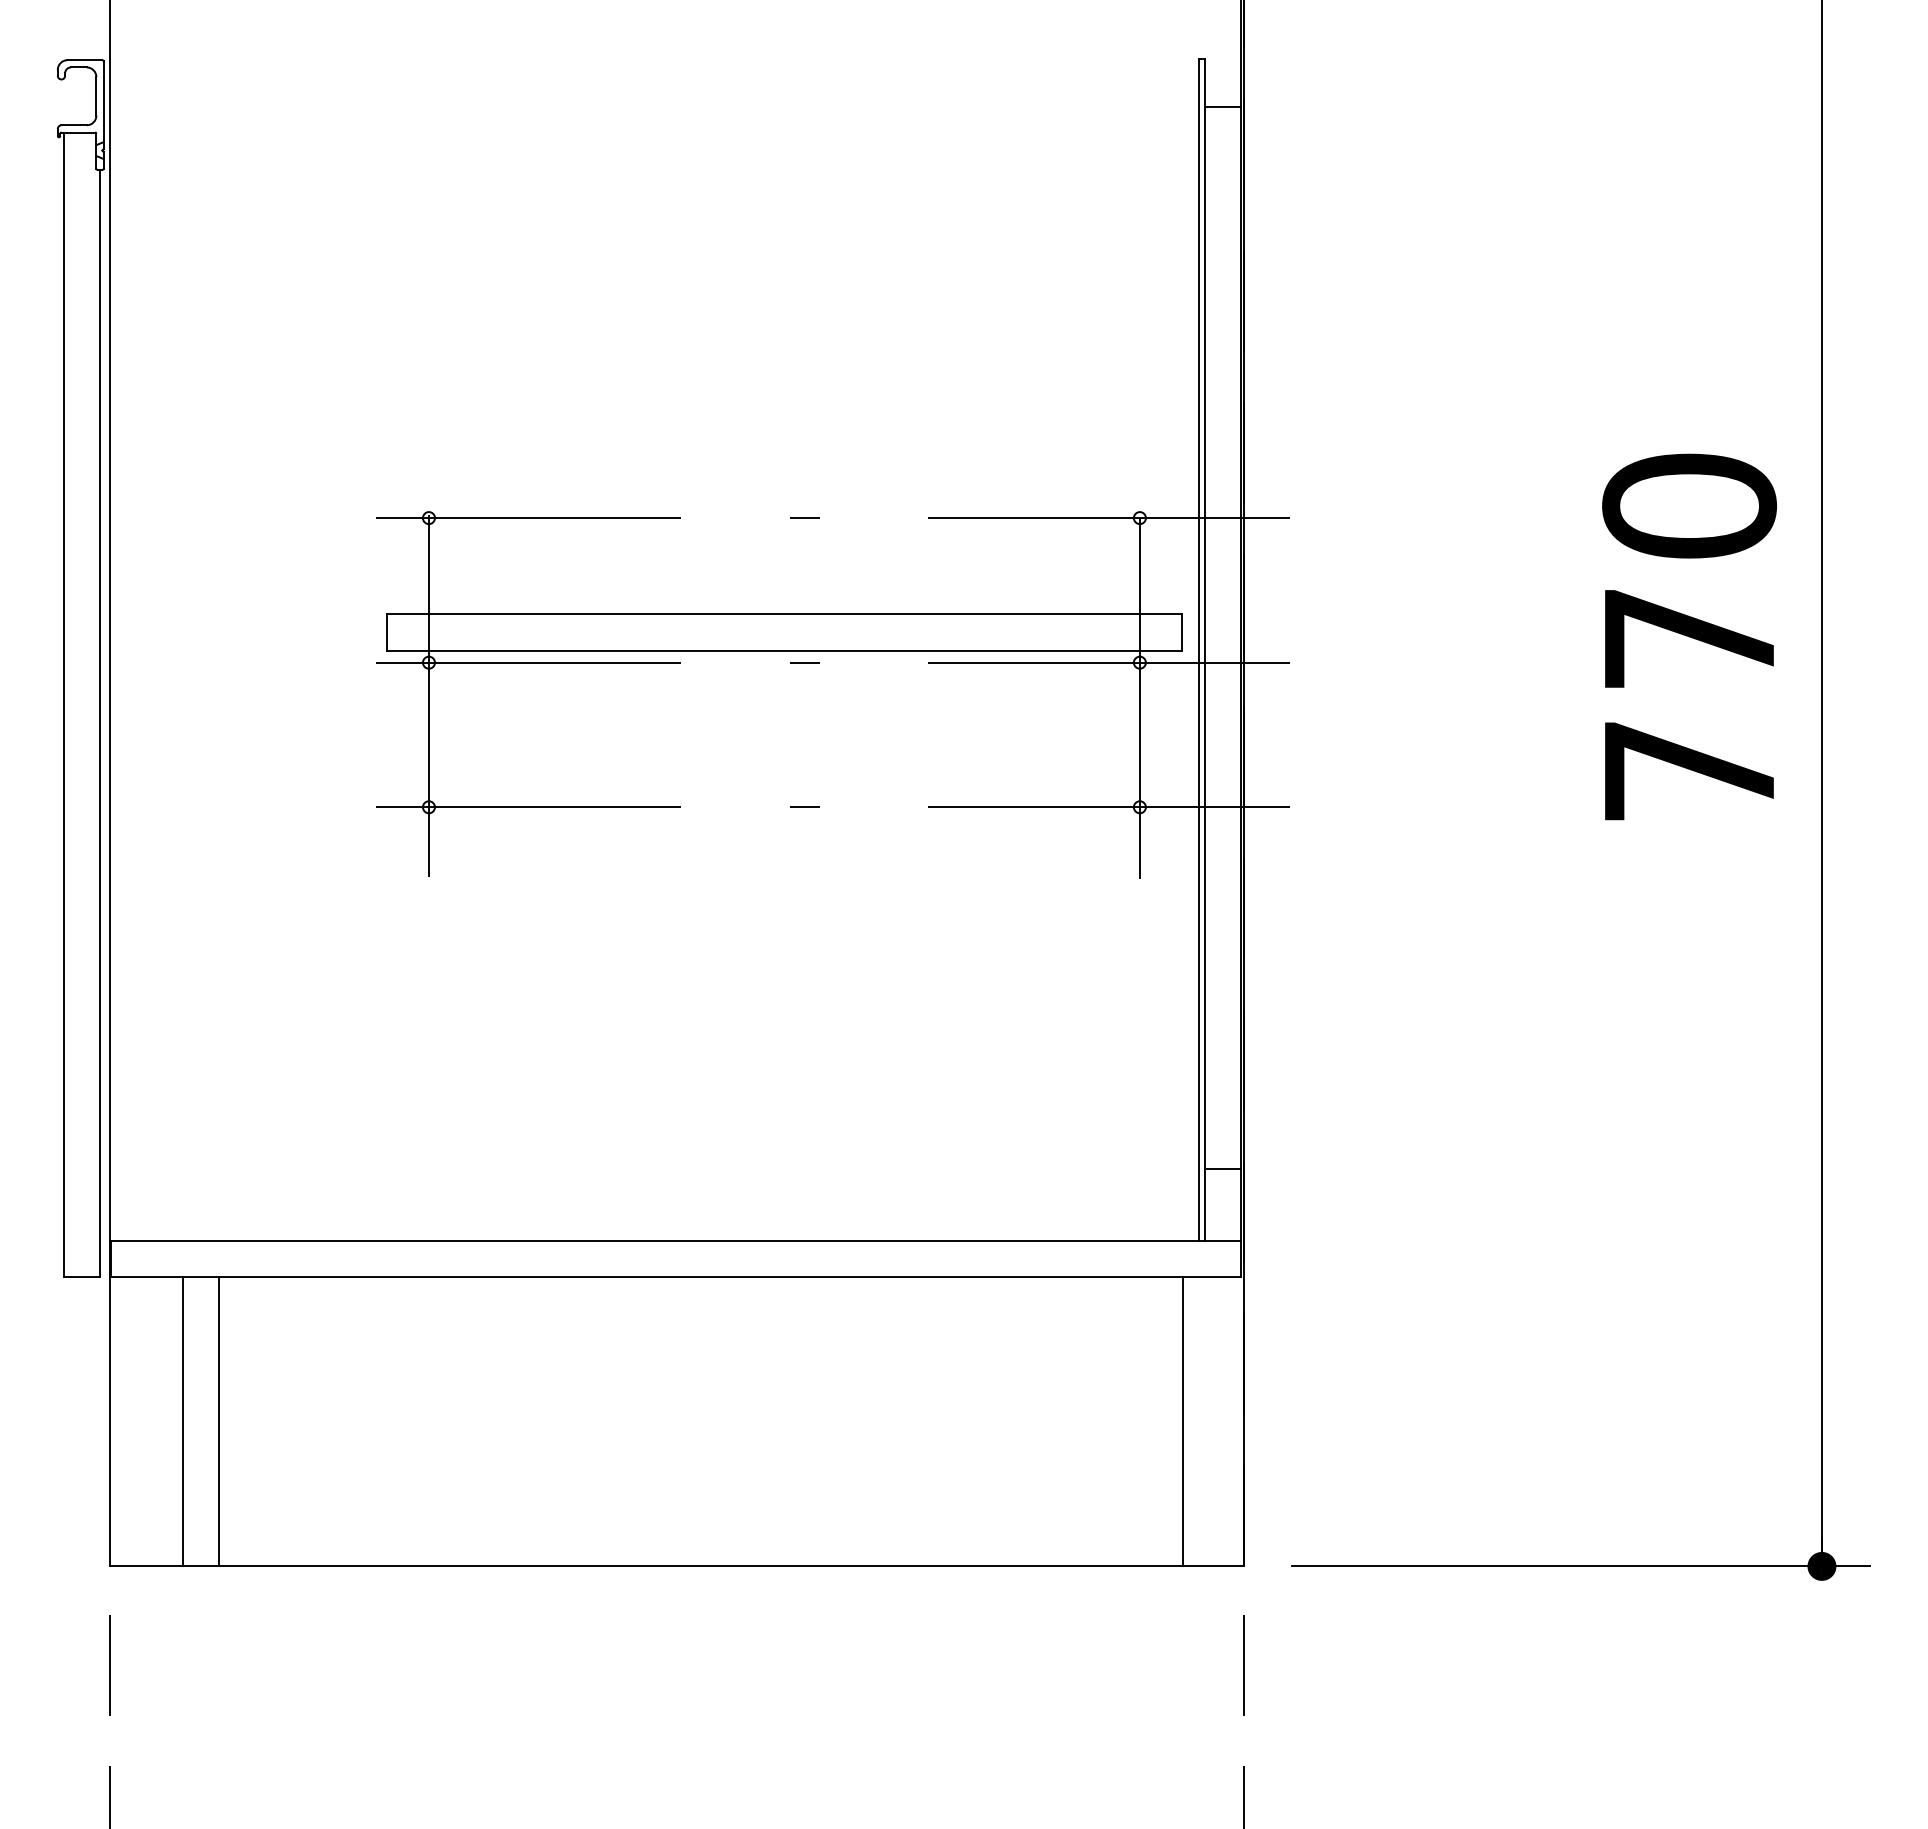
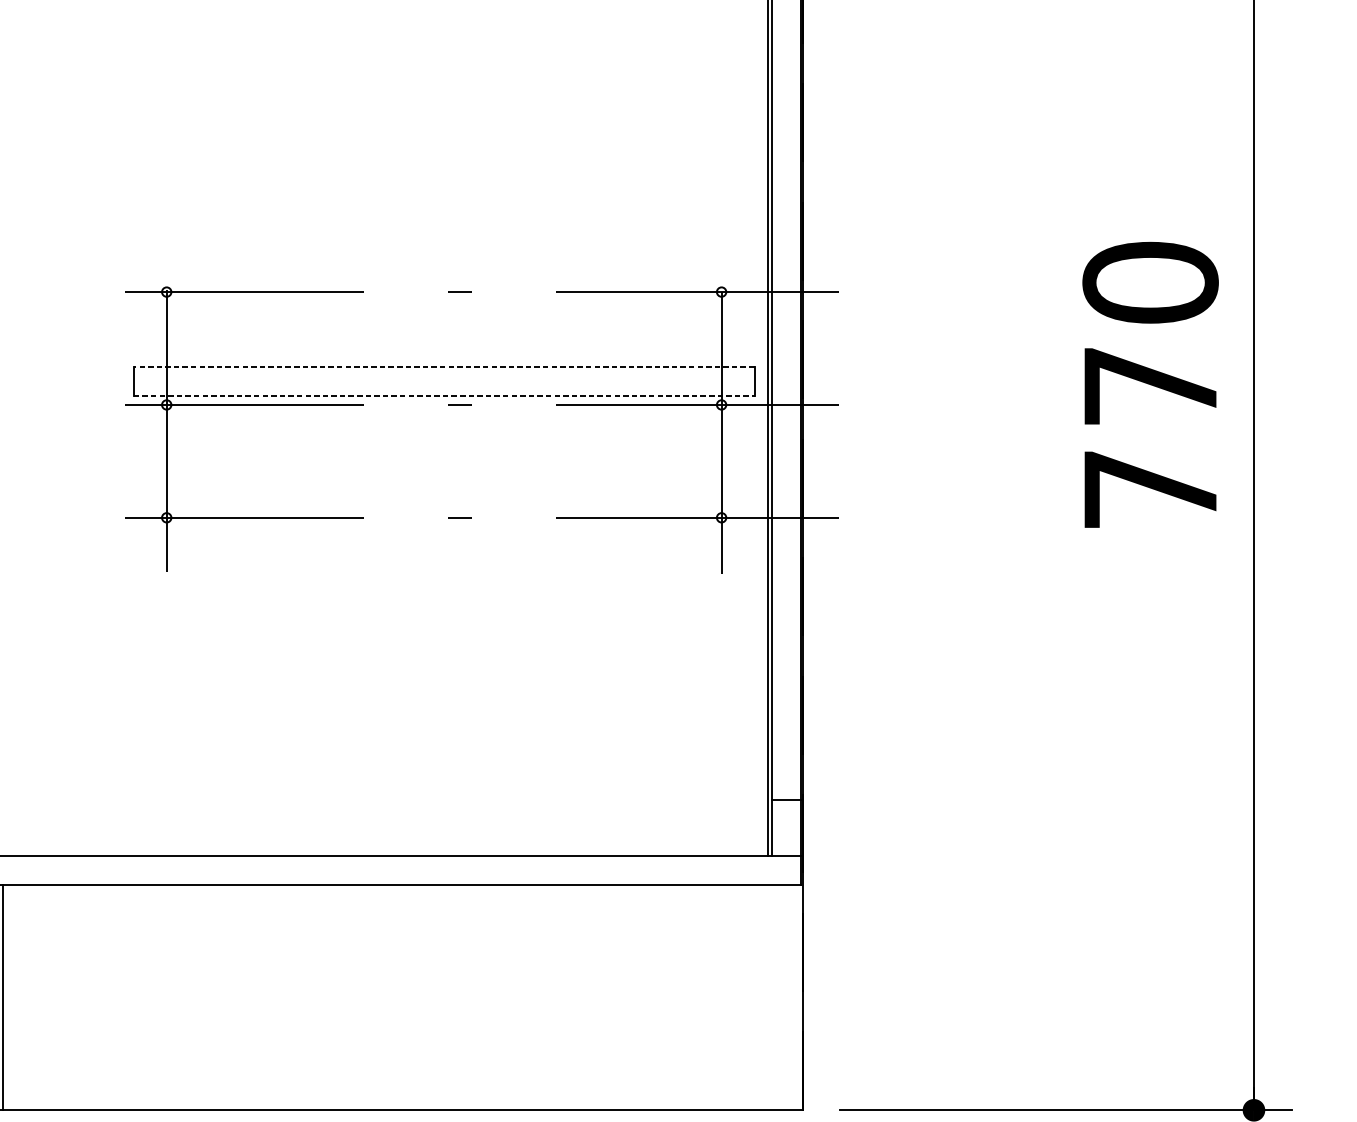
line: (784, 614) -> (444, 367), solid -> dashed
line: (784, 650) -> (444, 395), solid -> dashed
line: (1183, 1421) -> (755, 997), removed

